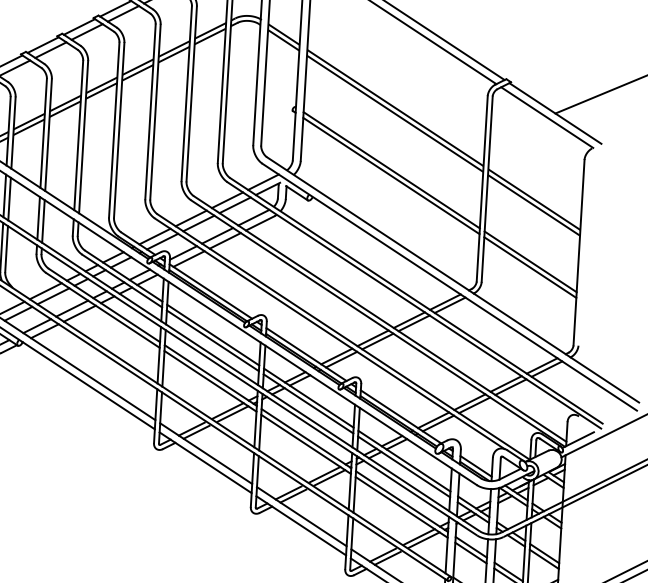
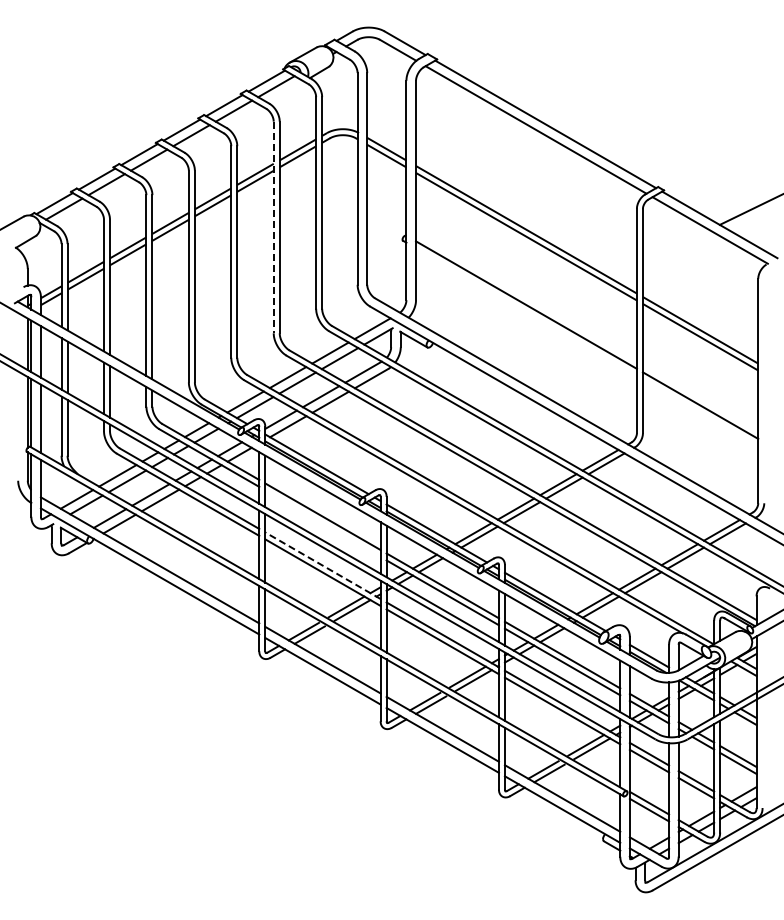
line: (186, 93) -> (273, 227), solid -> dashed
line: (391, 175) -> (526, 311), removed
line: (530, 267) -> (700, 412), removed
line: (212, 340) -> (322, 523), removed
line: (210, 375) -> (322, 565), solid -> dashed

